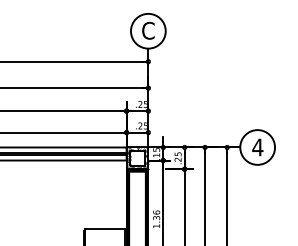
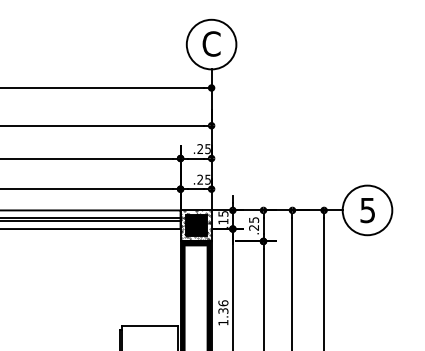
text: (257, 147) -> (367, 210), 4 -> 5
fill: (137, 157) -> (196, 224), added

